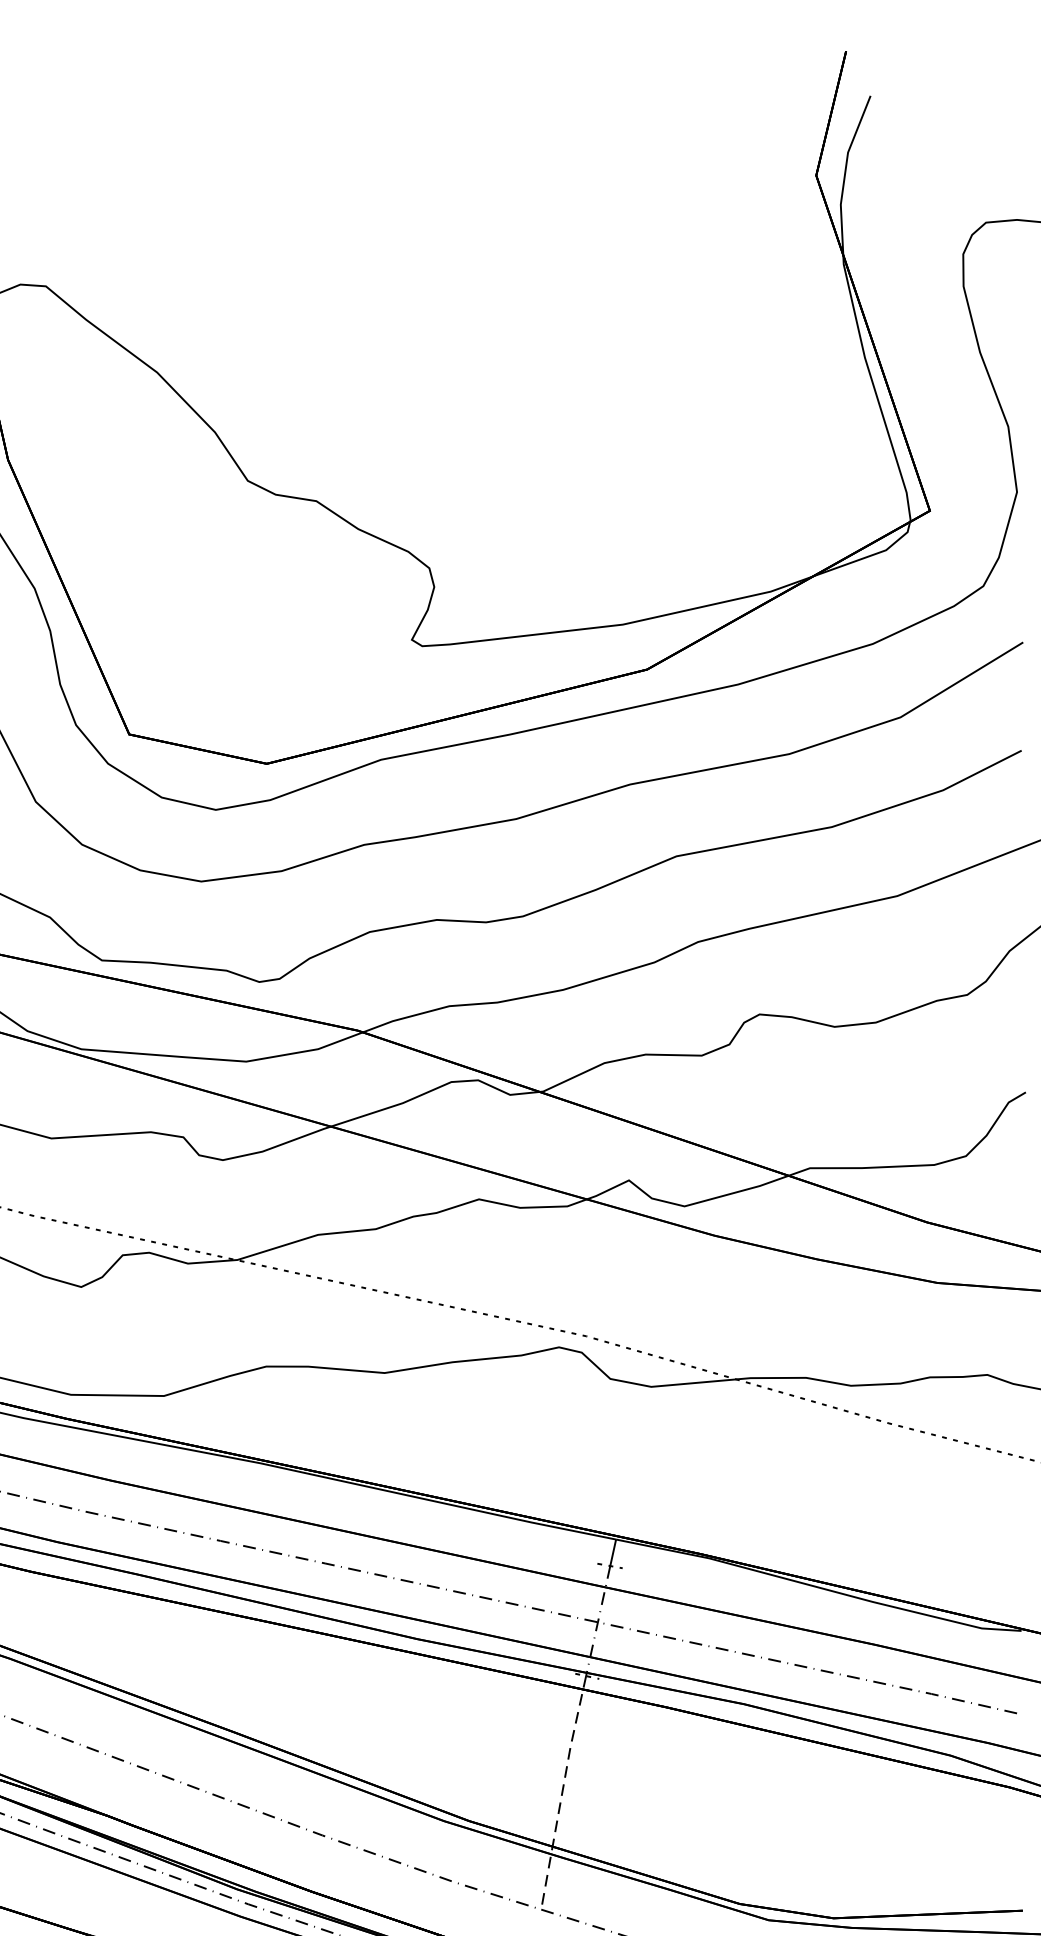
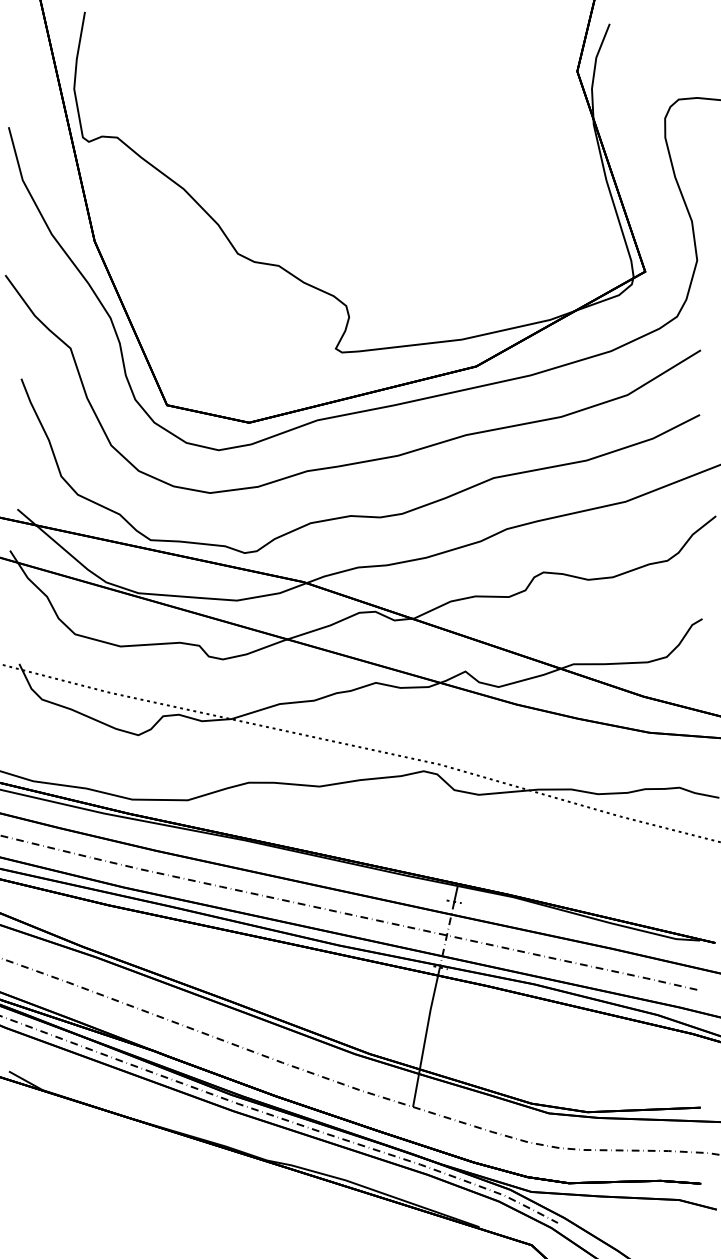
line: (562, 1791) -> (425, 1036), dashed -> solid

